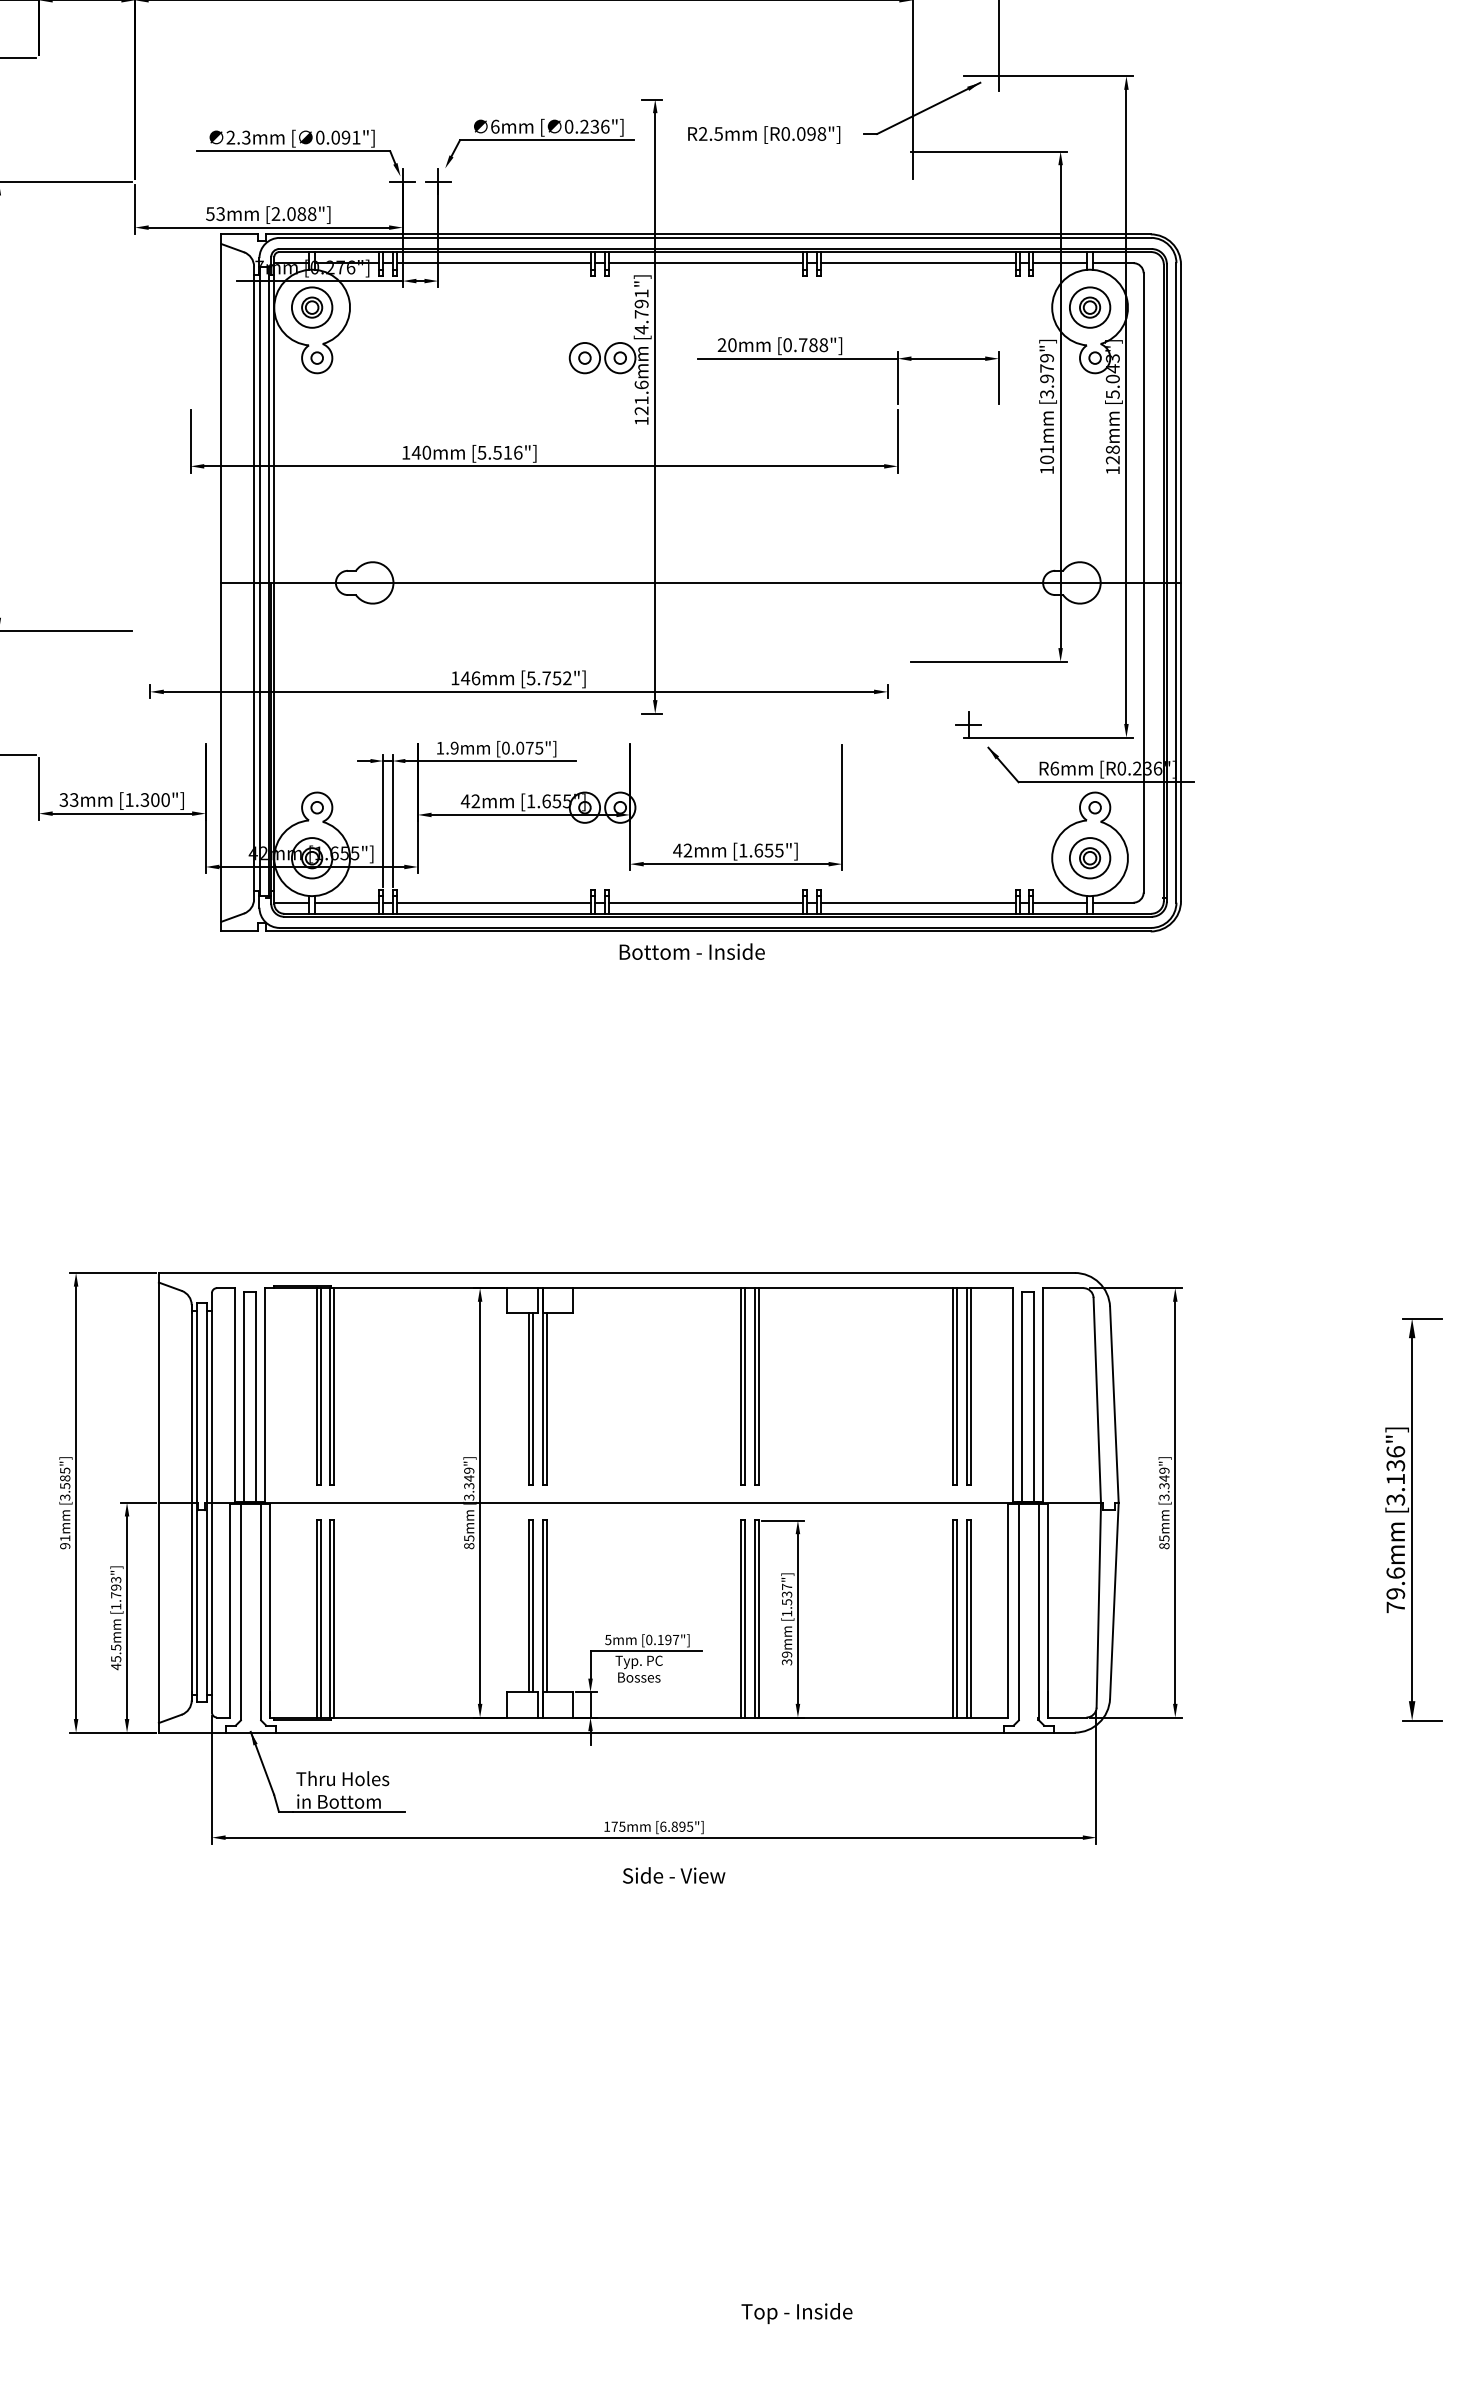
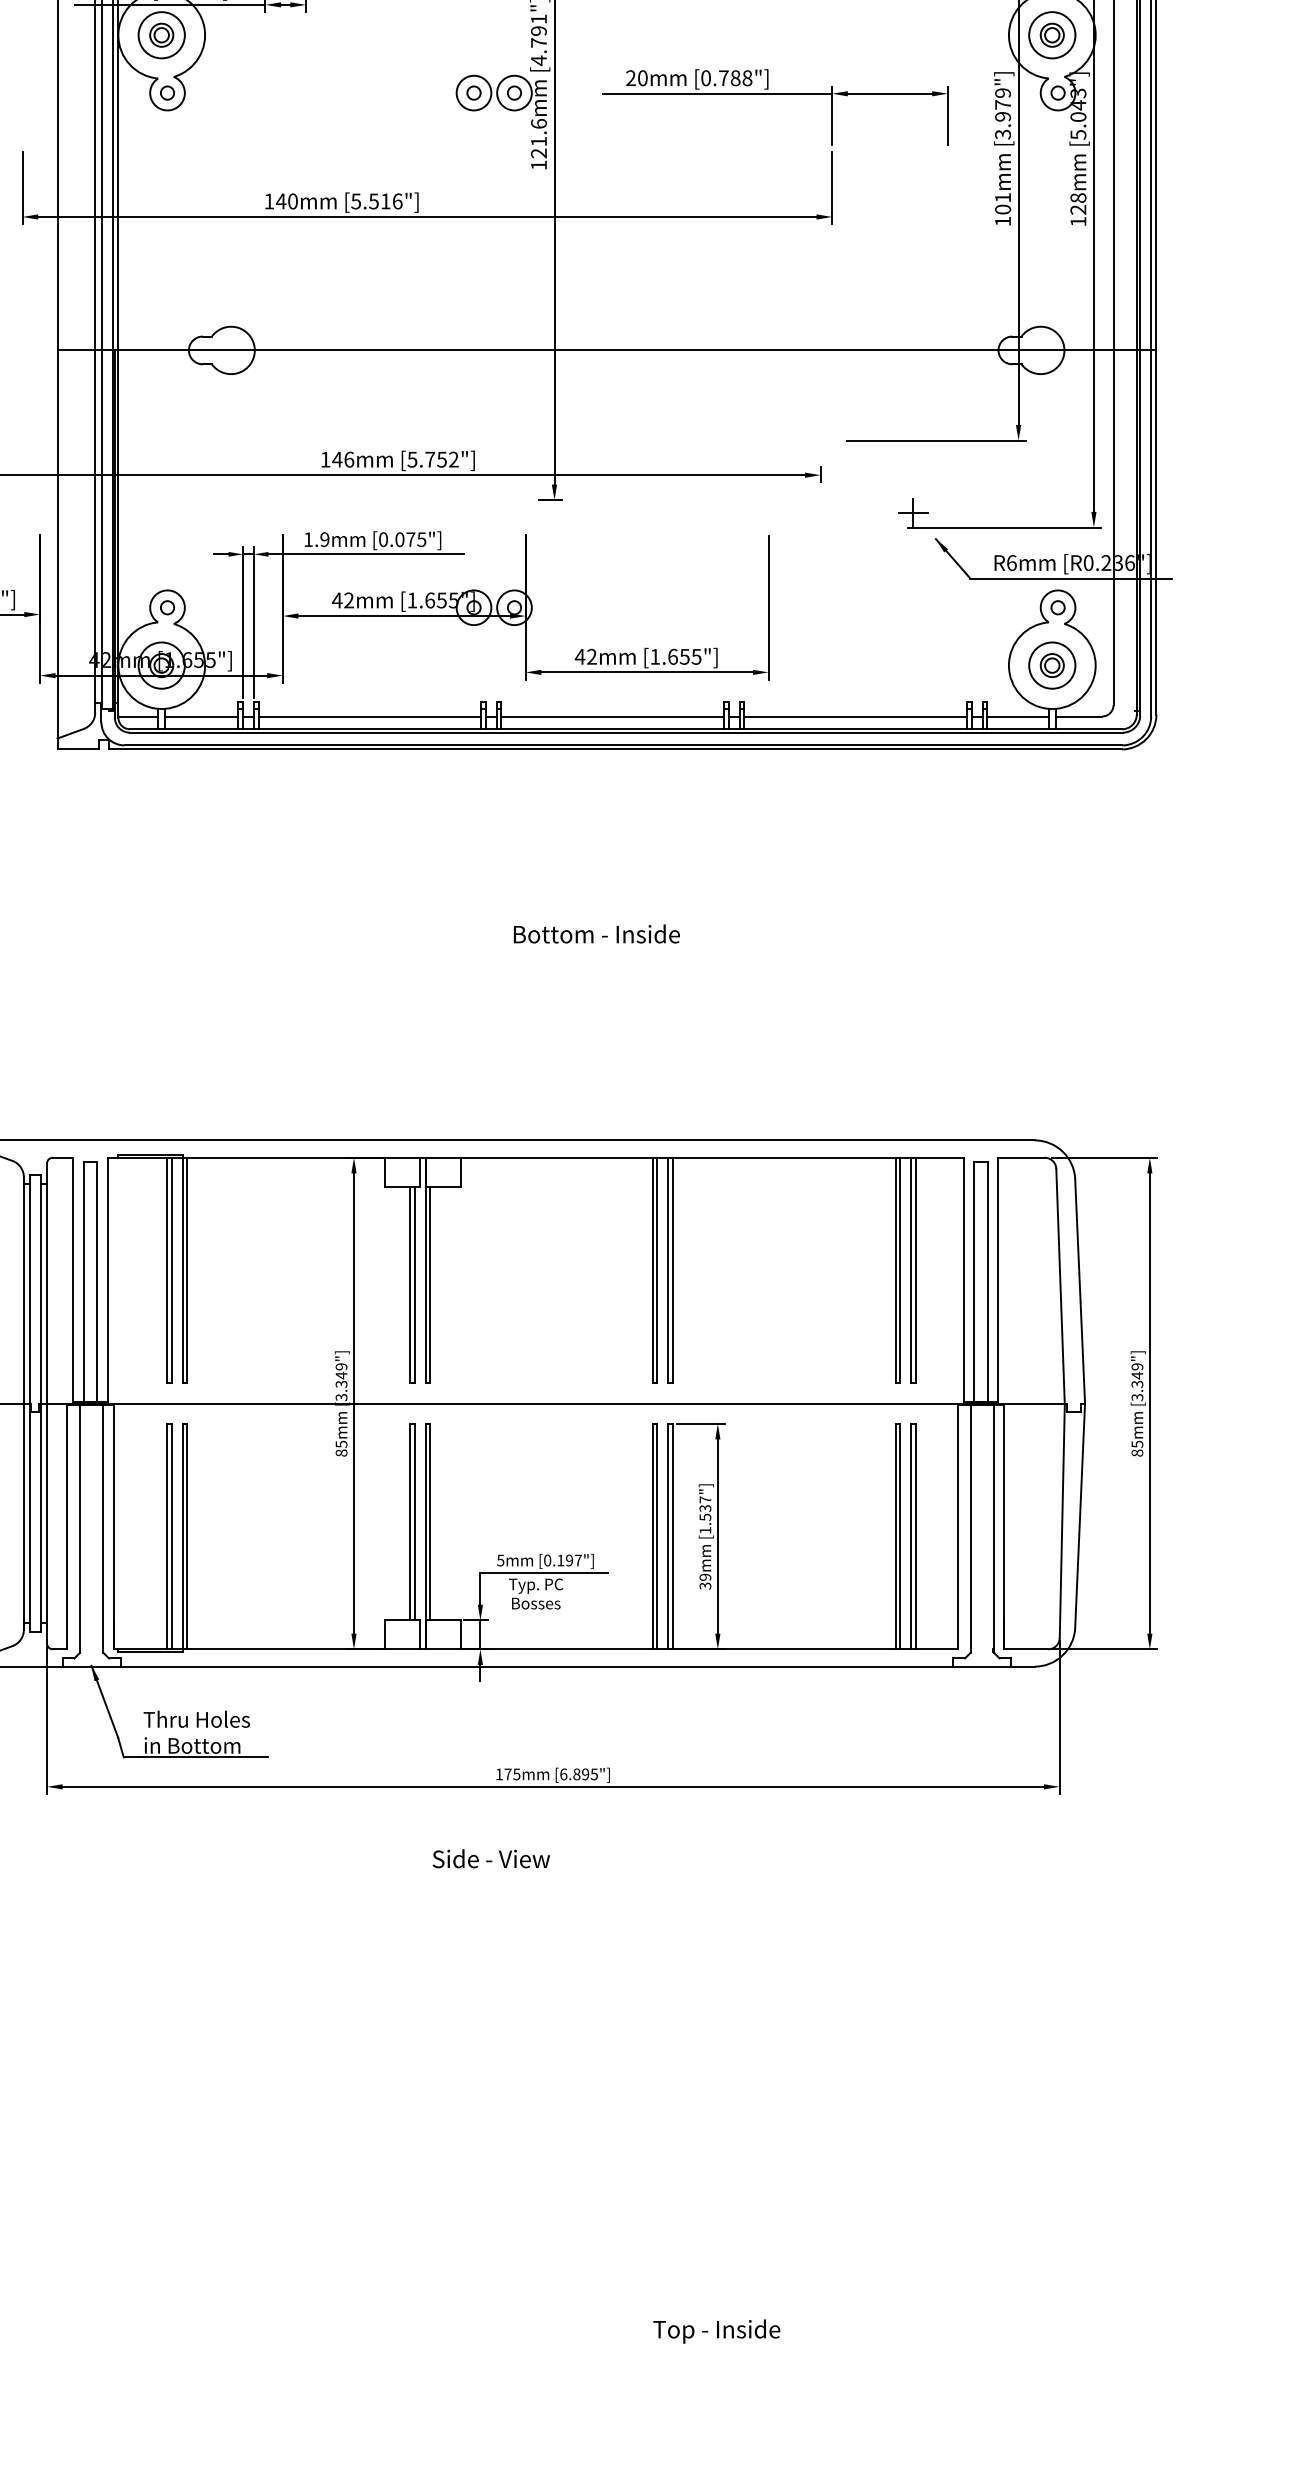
text: (691, 951) -> (596, 933), moved
text: (674, 1875) -> (491, 1858), moved

